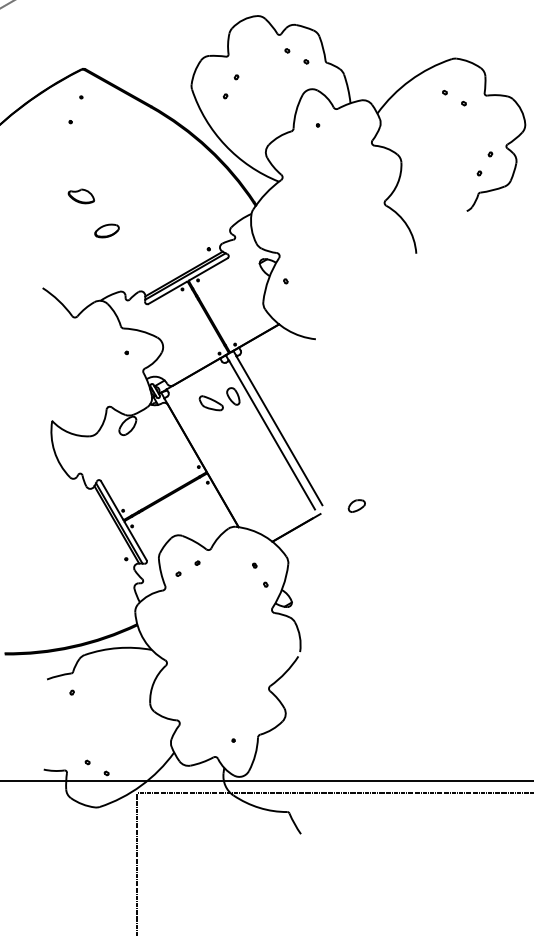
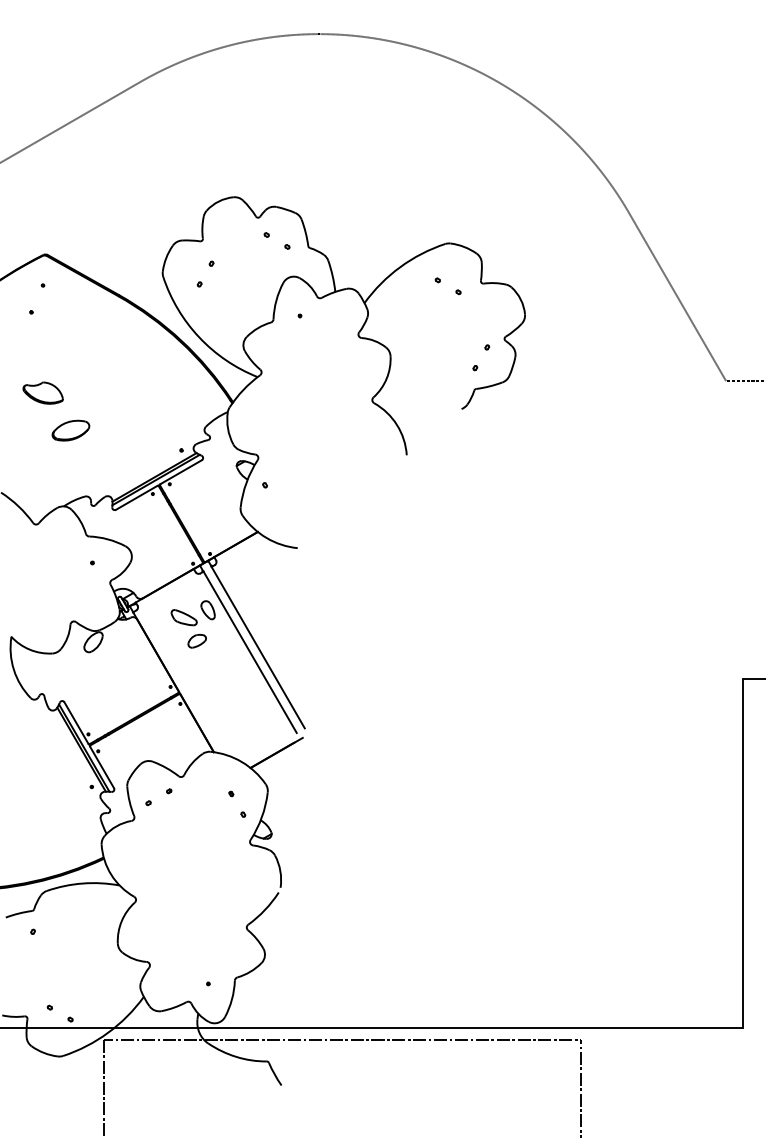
part: (80, 195) -> (42, 392), size x1.43
part: (106, 230) -> (70, 430), size x1.43
part: (356, 505) -> (196, 640), moved

